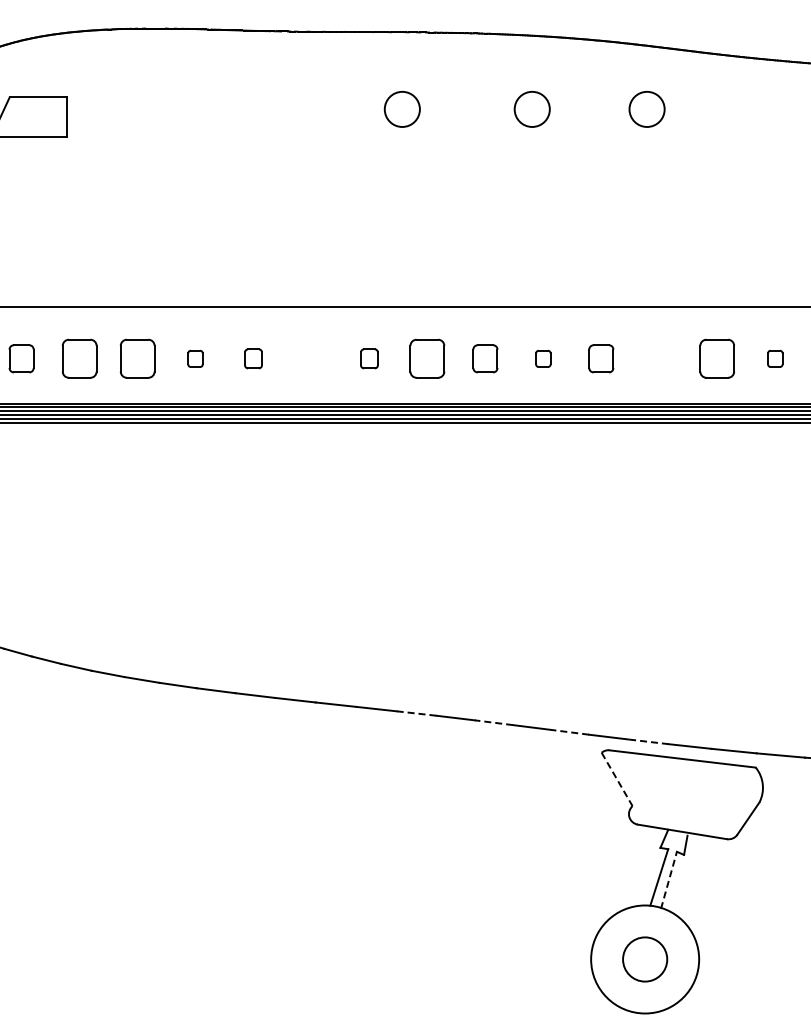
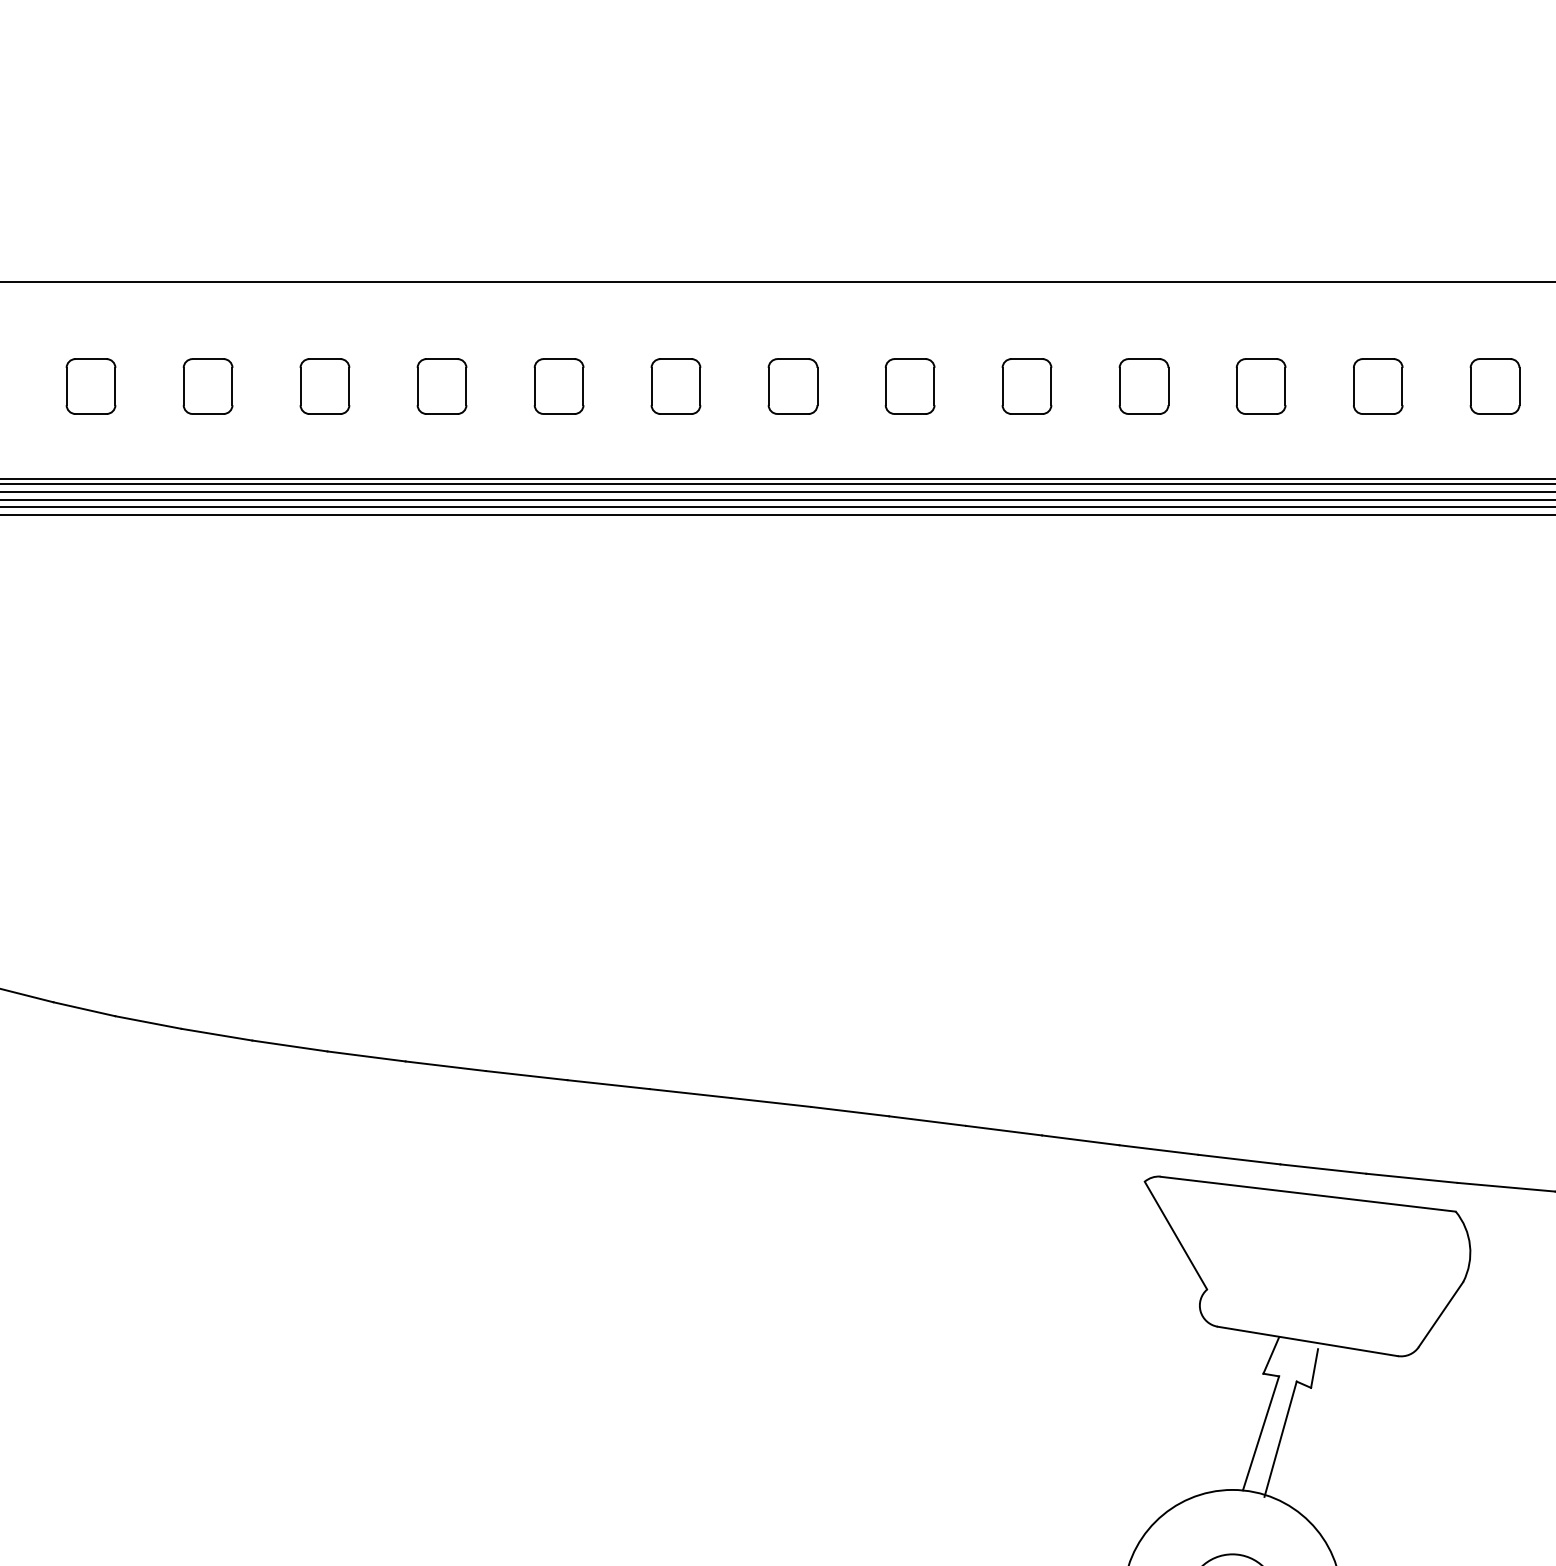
part: (79, 358) -> (90, 385), size x0.71
part: (137, 358) -> (207, 385), size x0.71
part: (195, 358) -> (324, 385), size x1.67
part: (253, 358) -> (441, 385), size x1.43
part: (311, 358) -> (559, 385), added
part: (369, 358) -> (676, 385), size x1.43
part: (427, 358) -> (793, 385), size x0.71
part: (543, 358) -> (1027, 385), size x1.67
part: (659, 358) -> (1261, 385), added
part: (717, 358) -> (1378, 385), size x0.71
part: (775, 358) -> (1495, 385), size x1.67
line: (416, 713) -> (770, 1102), dashed -> solid
line: (493, 722) -> (926, 1120), dashed -> solid
line: (569, 732) -> (1079, 1140), dashed -> solid
line: (648, 741) -> (1239, 1158), dashed -> solid
line: (617, 779) -> (1176, 1235), dashed -> solid
line: (668, 880) -> (1279, 1439), dashed -> solid

